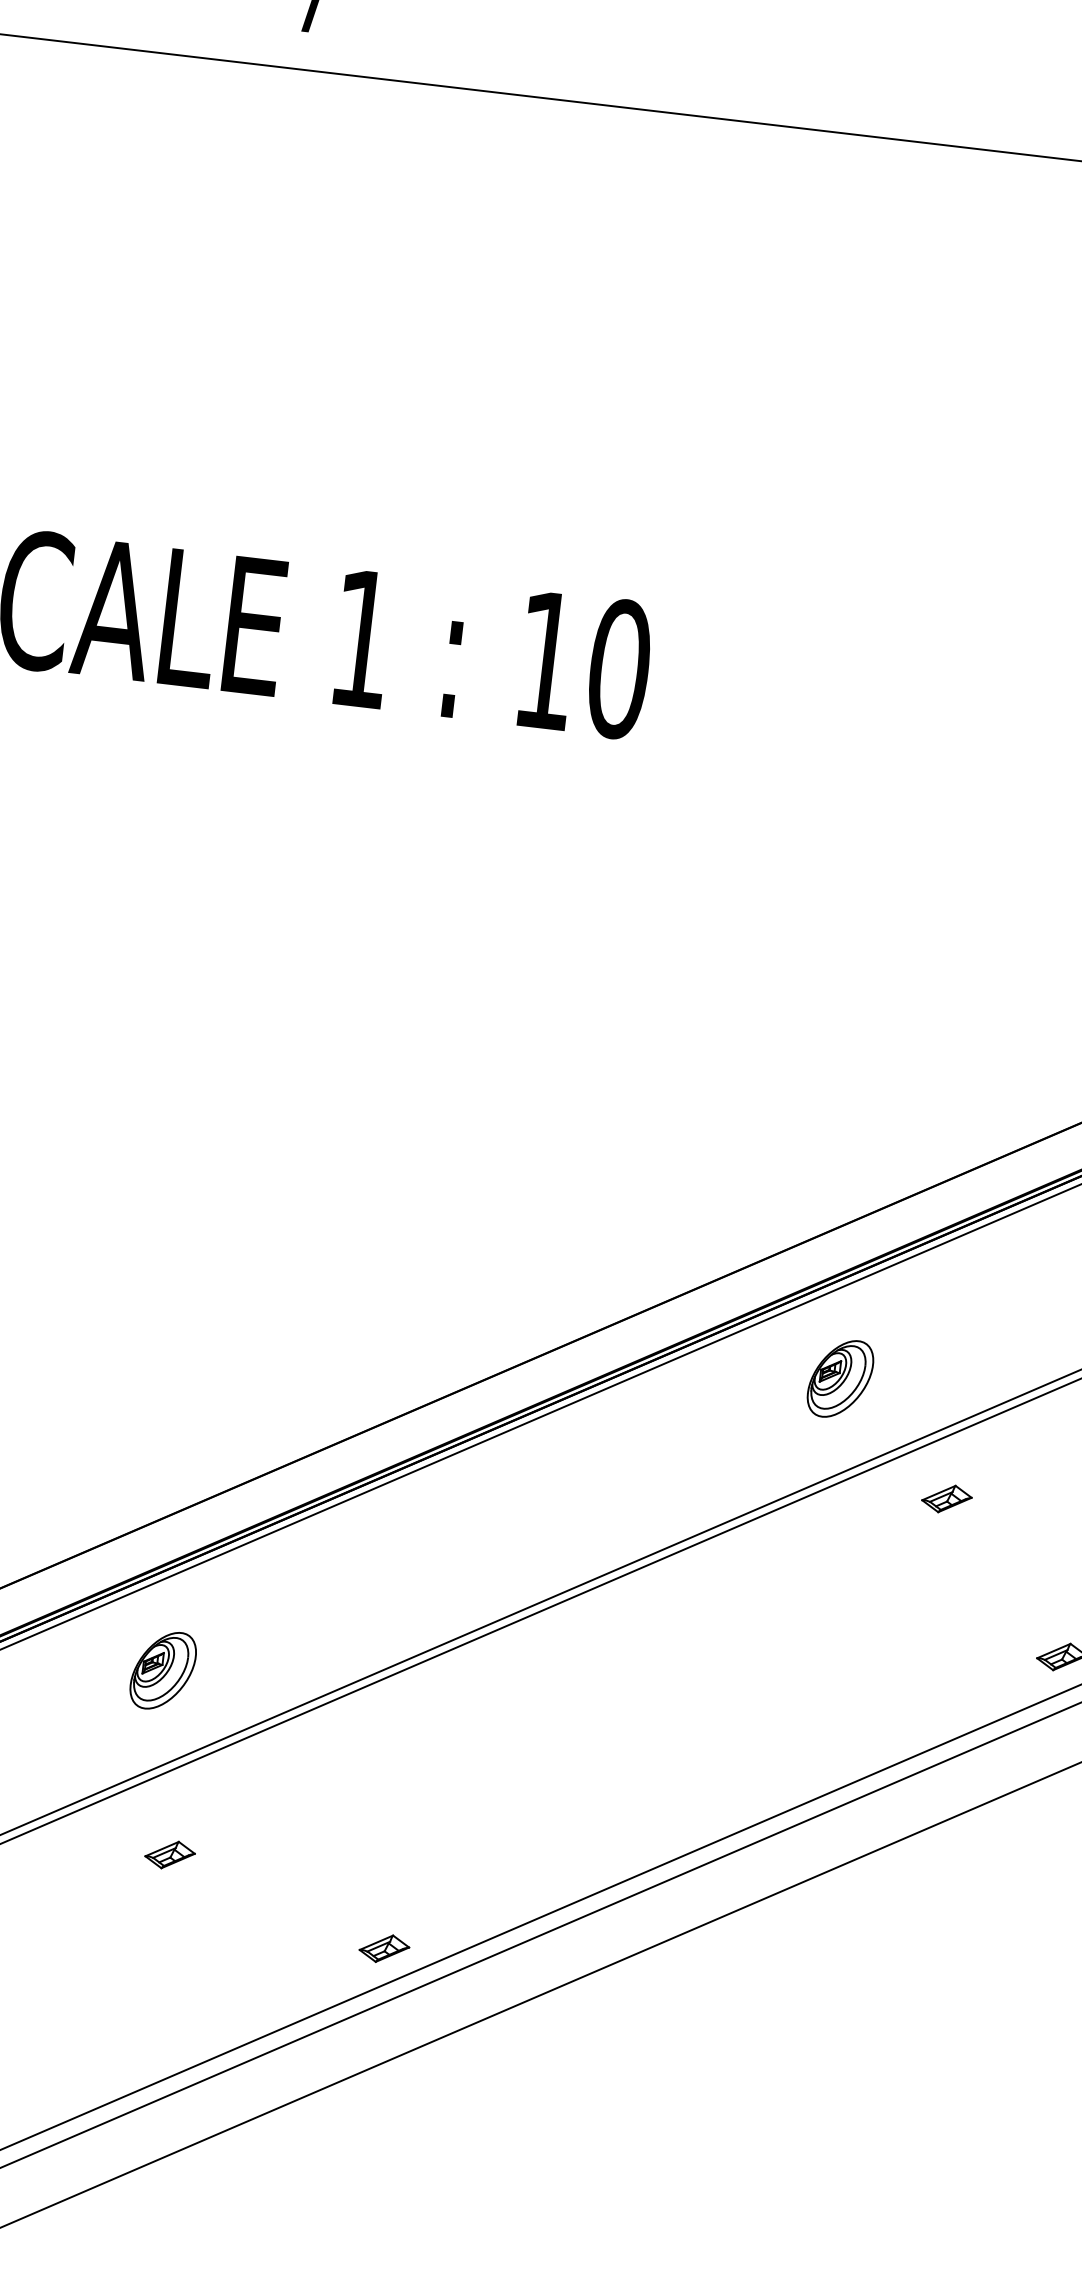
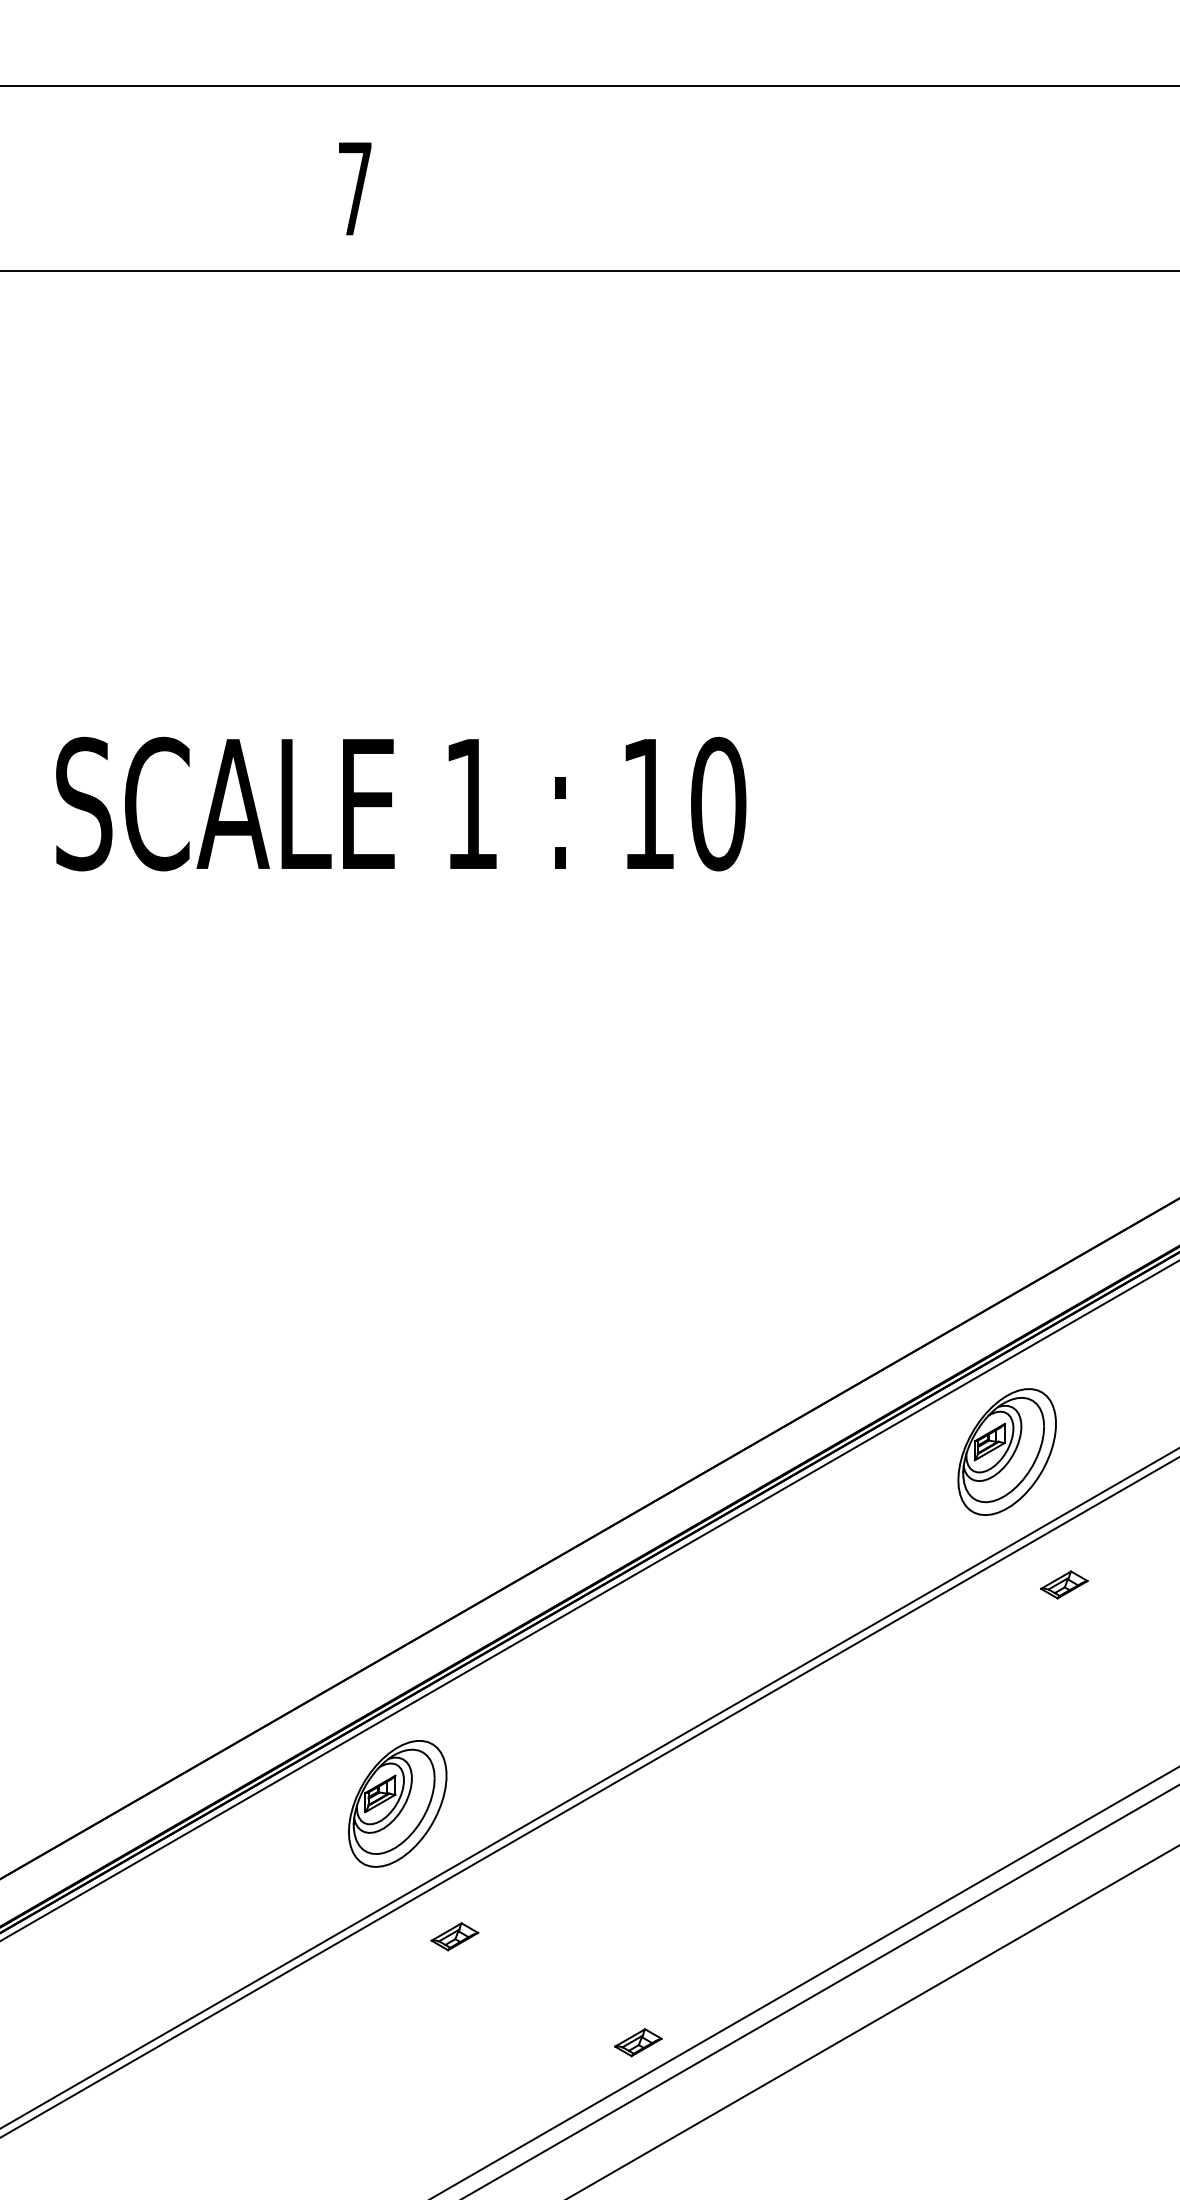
part: (839, 1378) -> (1006, 1451), size x1.67
part: (947, 1498) -> (1064, 1584), moved
part: (162, 1670) -> (397, 1803), size x1.67
part: (169, 1854) -> (454, 1936), moved

